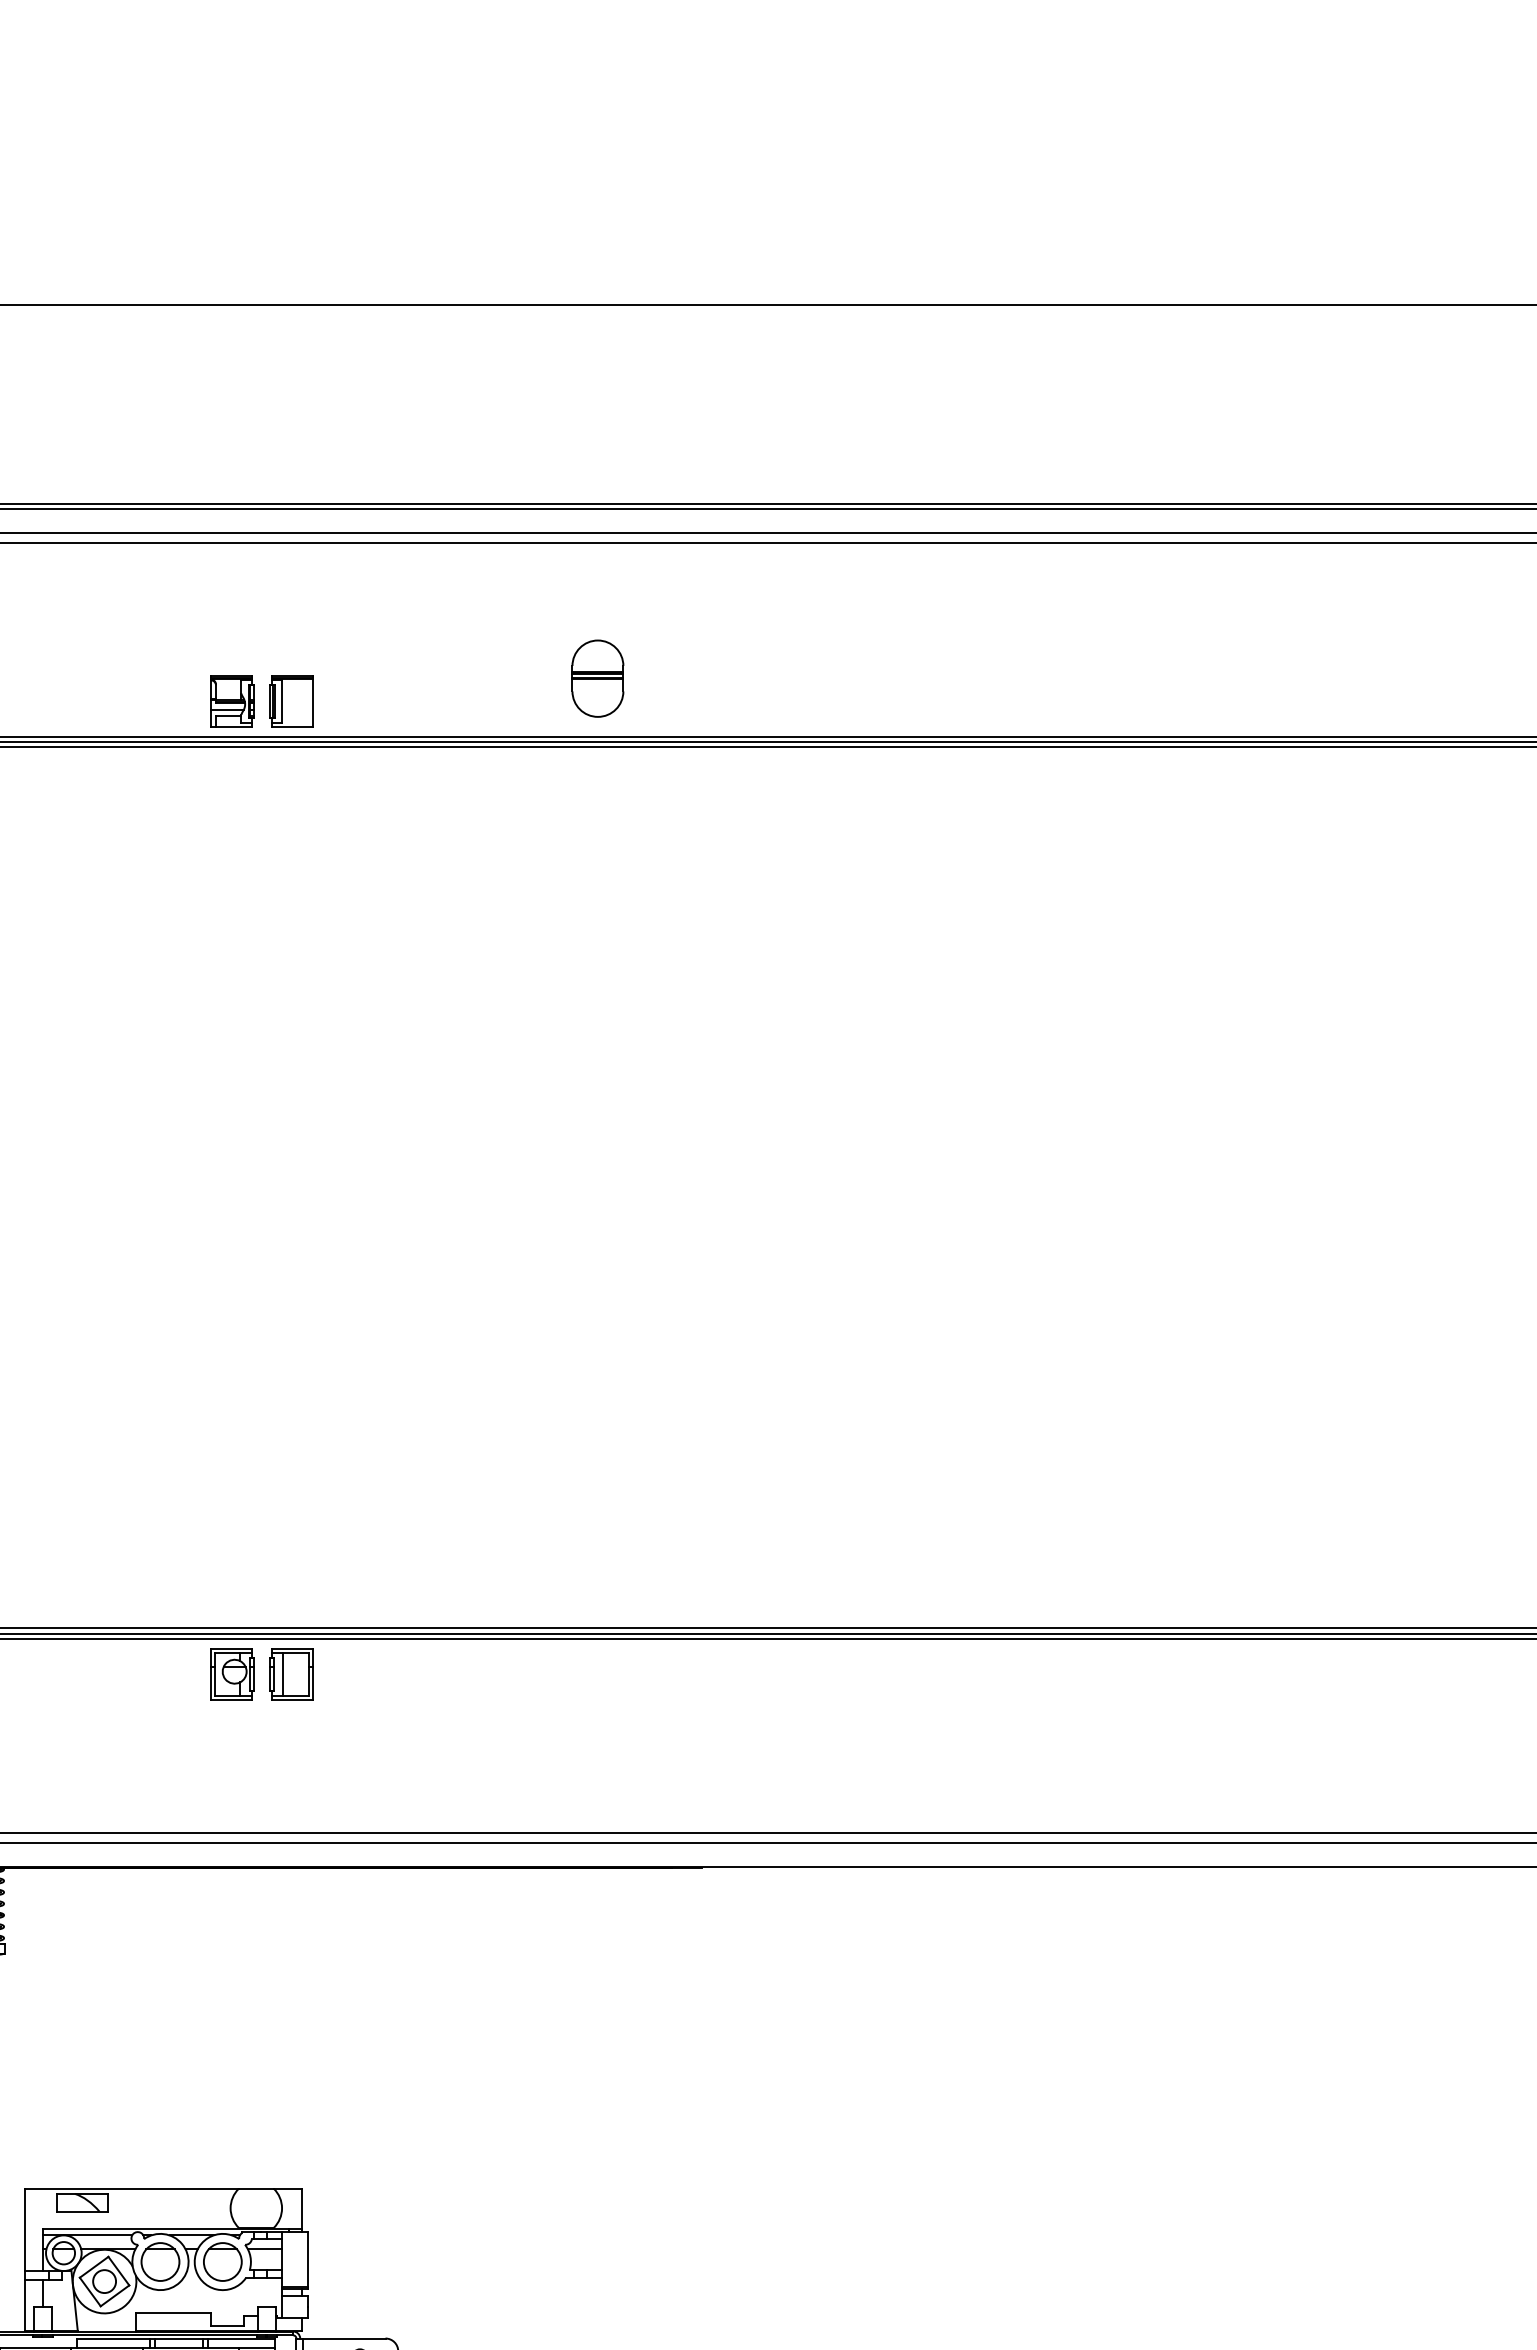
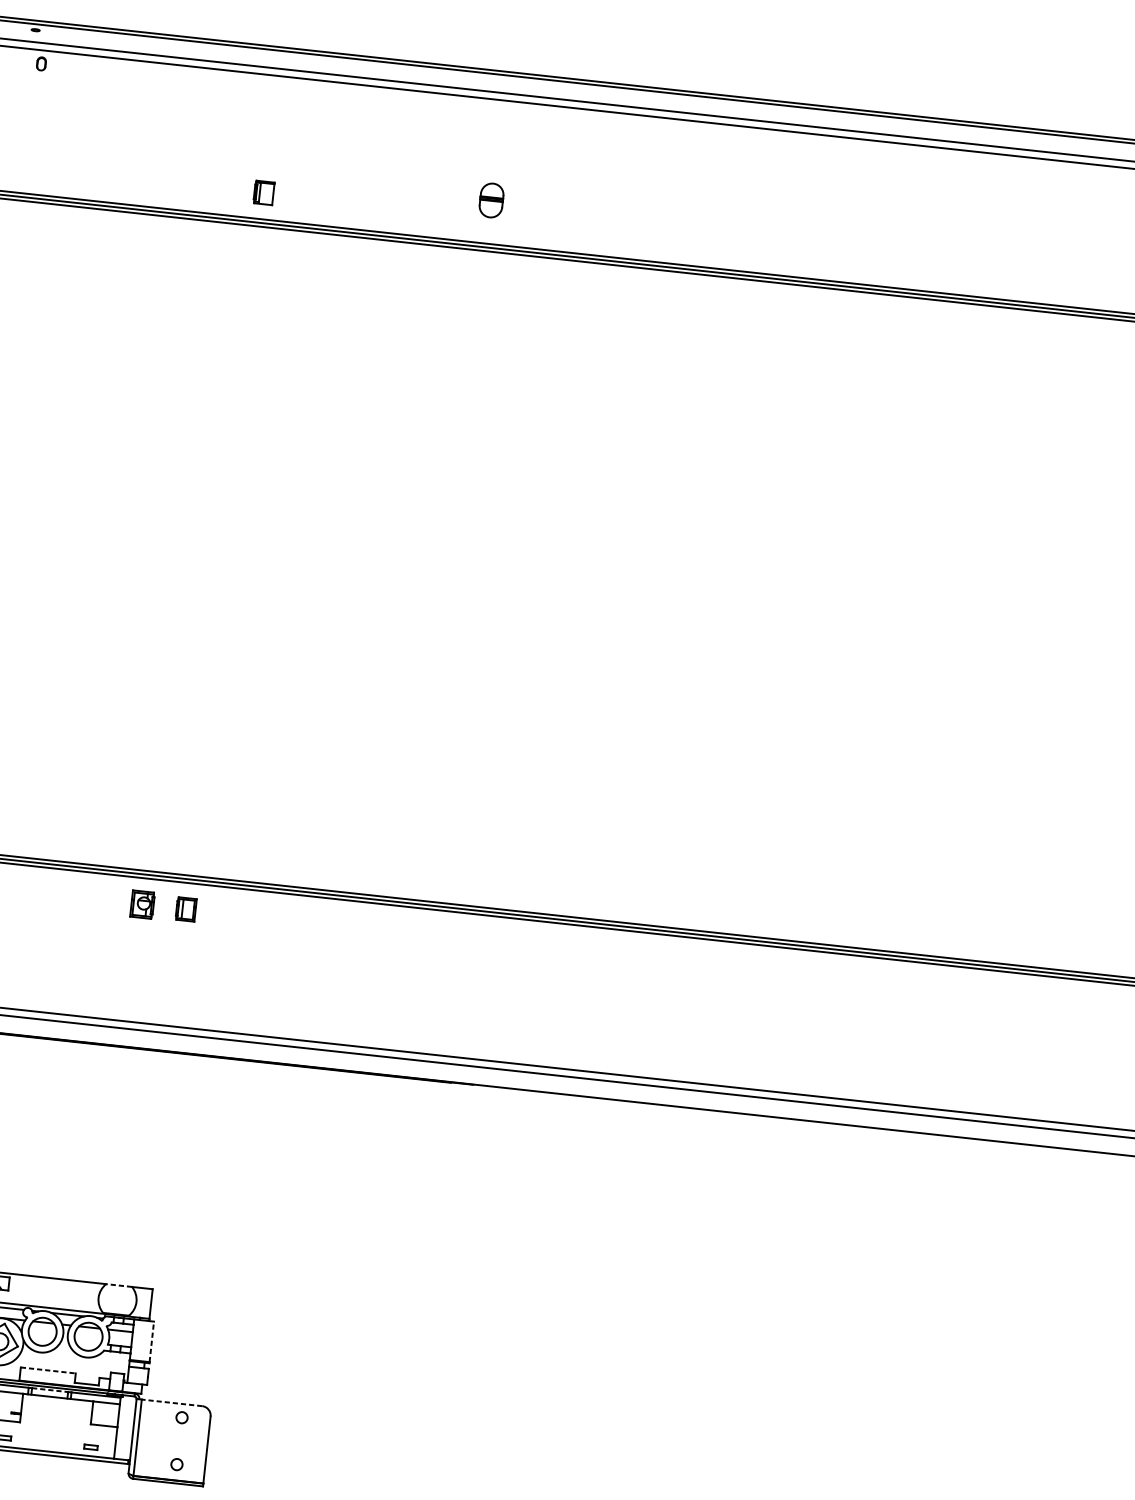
part: (597, 678) -> (491, 200), size x0.6
part: (232, 701) -> (220, 188), removed
part: (291, 701) -> (264, 192), size x0.6
part: (232, 1674) -> (142, 904), size x0.7
part: (291, 1674) -> (186, 909), size x0.6
line: (256, 2188) -> (119, 1285), solid -> dashed
line: (308, 2259) -> (151, 1341), solid -> dashed
line: (174, 2313) -> (48, 1370), solid -> dashed
line: (343, 2338) -> (171, 1402), solid -> dashed
line: (179, 2339) -> (50, 1390), solid -> dashed

